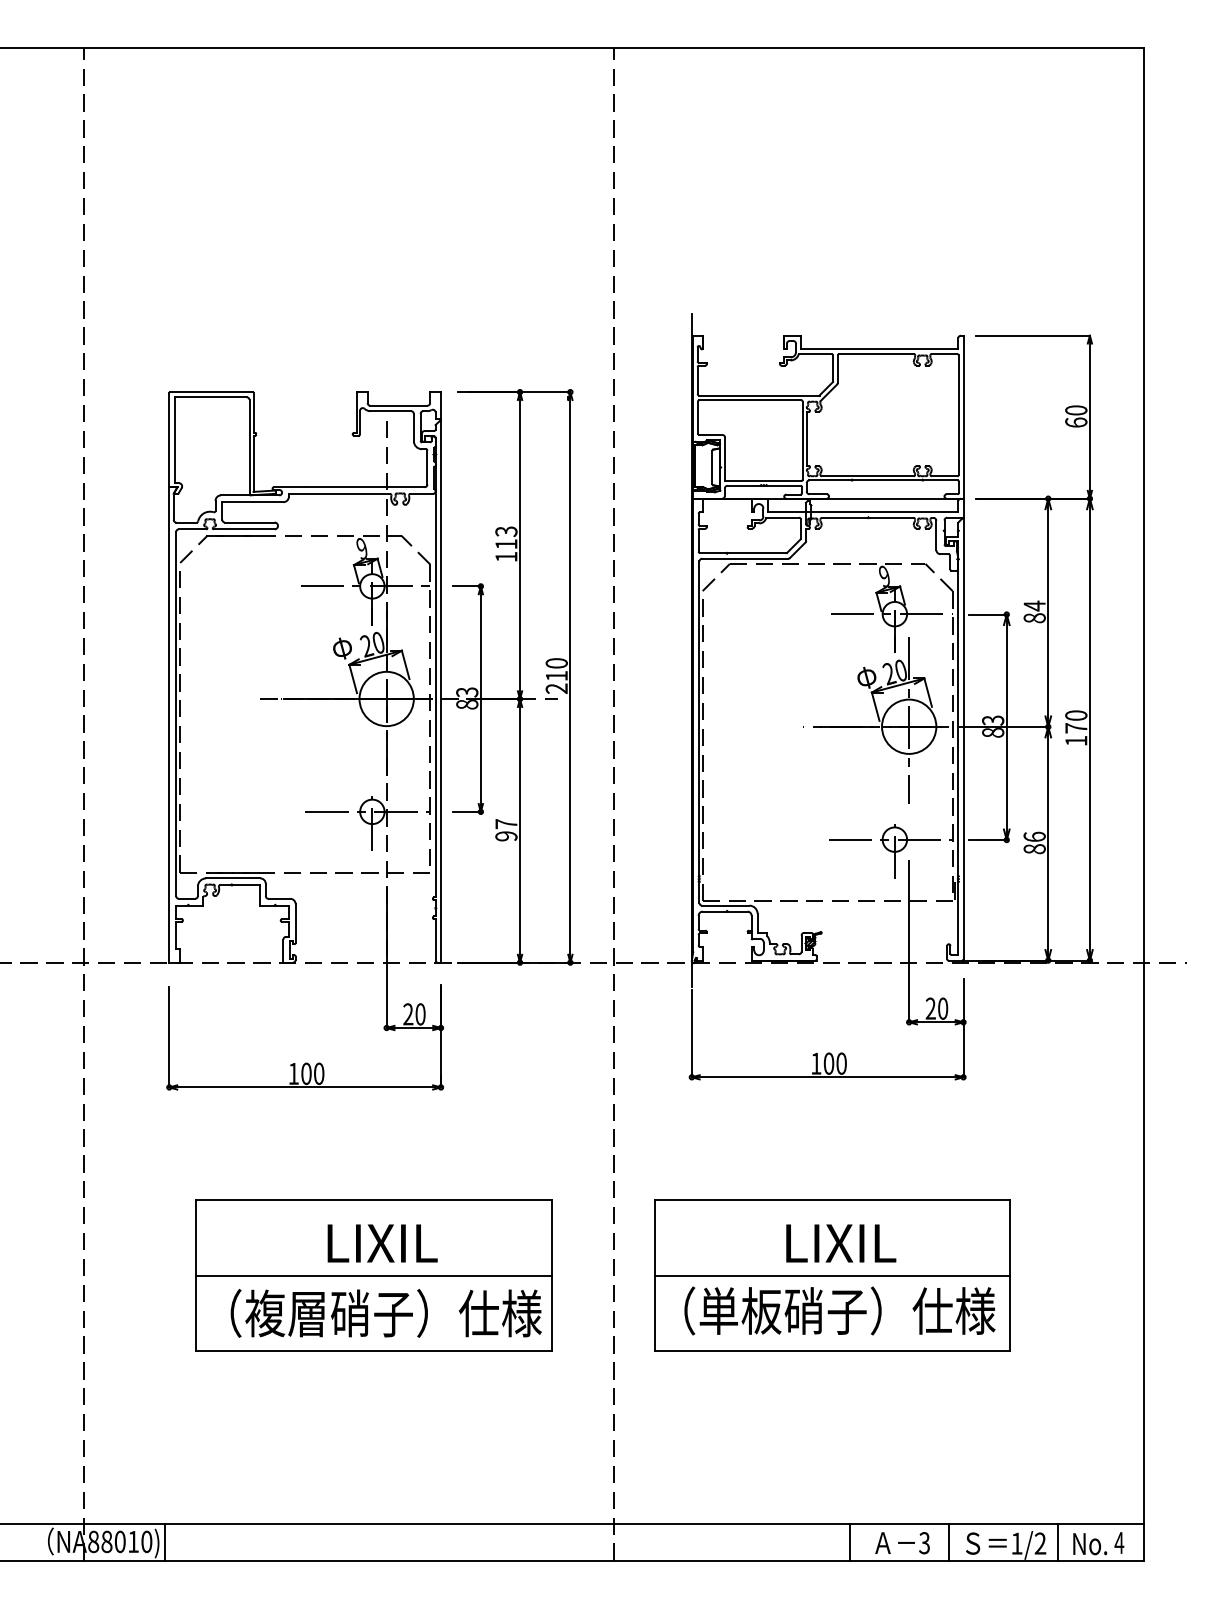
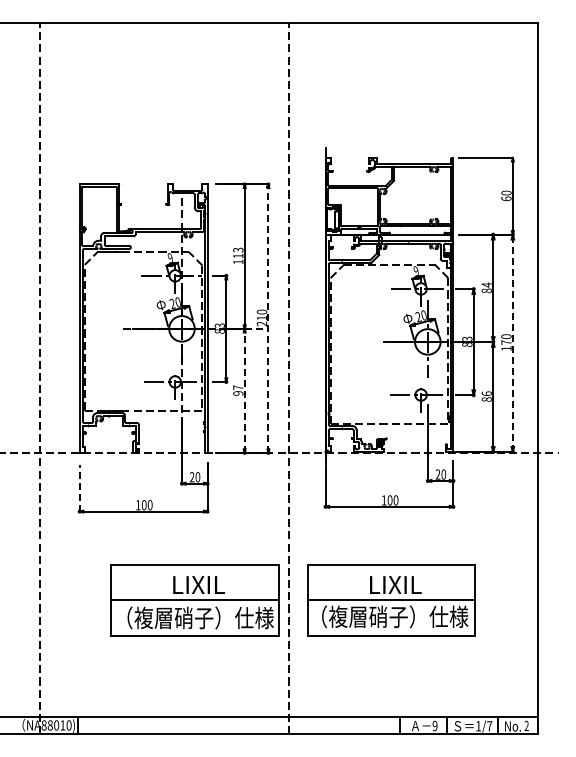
line: (570, 676) -> (268, 318), solid -> dashed
line: (1089, 730) -> (512, 343), solid -> dashed
line: (519, 830) -> (244, 390), solid -> dashed
line: (168, 1038) -> (79, 488), solid -> dashed
part: (372, 1276) -> (194, 600), moved
text: (740, 1310) -> (348, 616), （単板硝子）仕様 -> （複層硝子）仕様
text: (1118, 1541) -> (526, 725), 4 -> 2
text: (923, 1544) -> (434, 726), 3 -> 9
text: (1040, 1544) -> (489, 726), 1/2 -> 1/7

